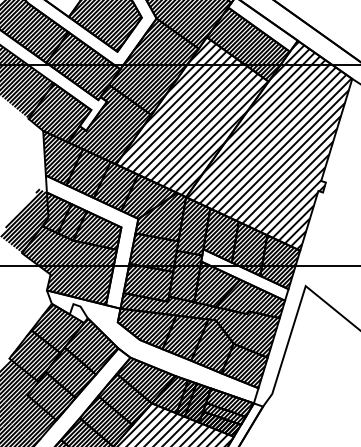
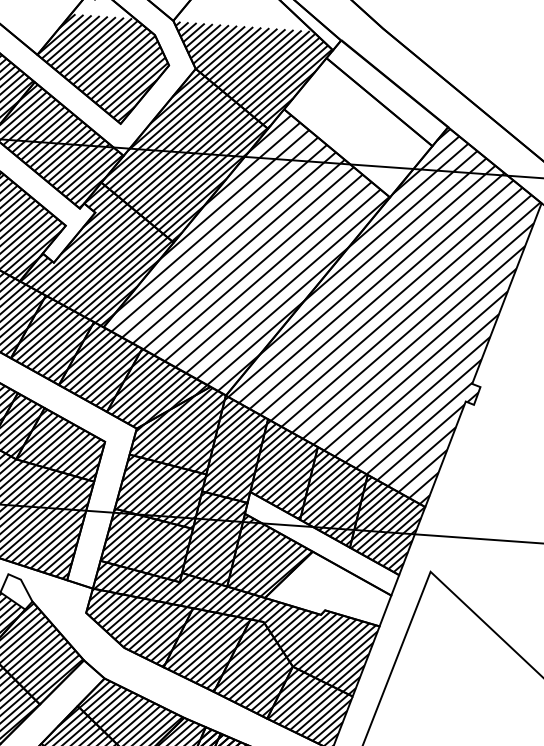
hatch: (248, 44) -> (358, 127), removed
hatch: (250, 299) -> (329, 588), removed

